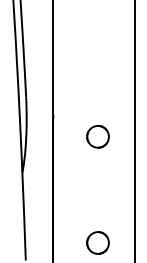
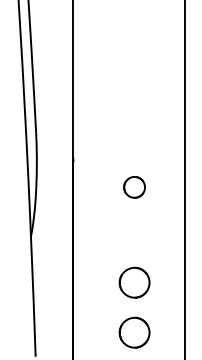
part: (97, 136) -> (134, 187), size x0.7
part: (97, 206) -> (134, 282), added

